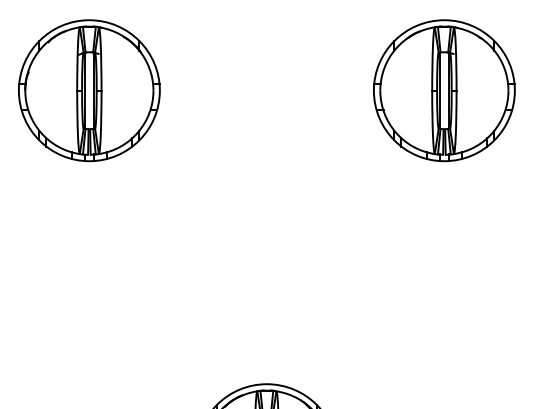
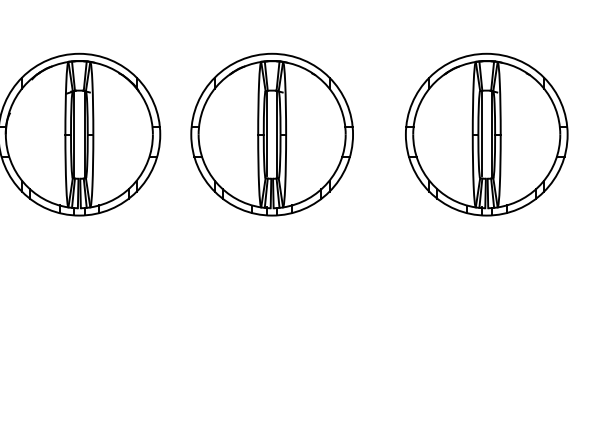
part: (257, 90) -> (272, 134), added

